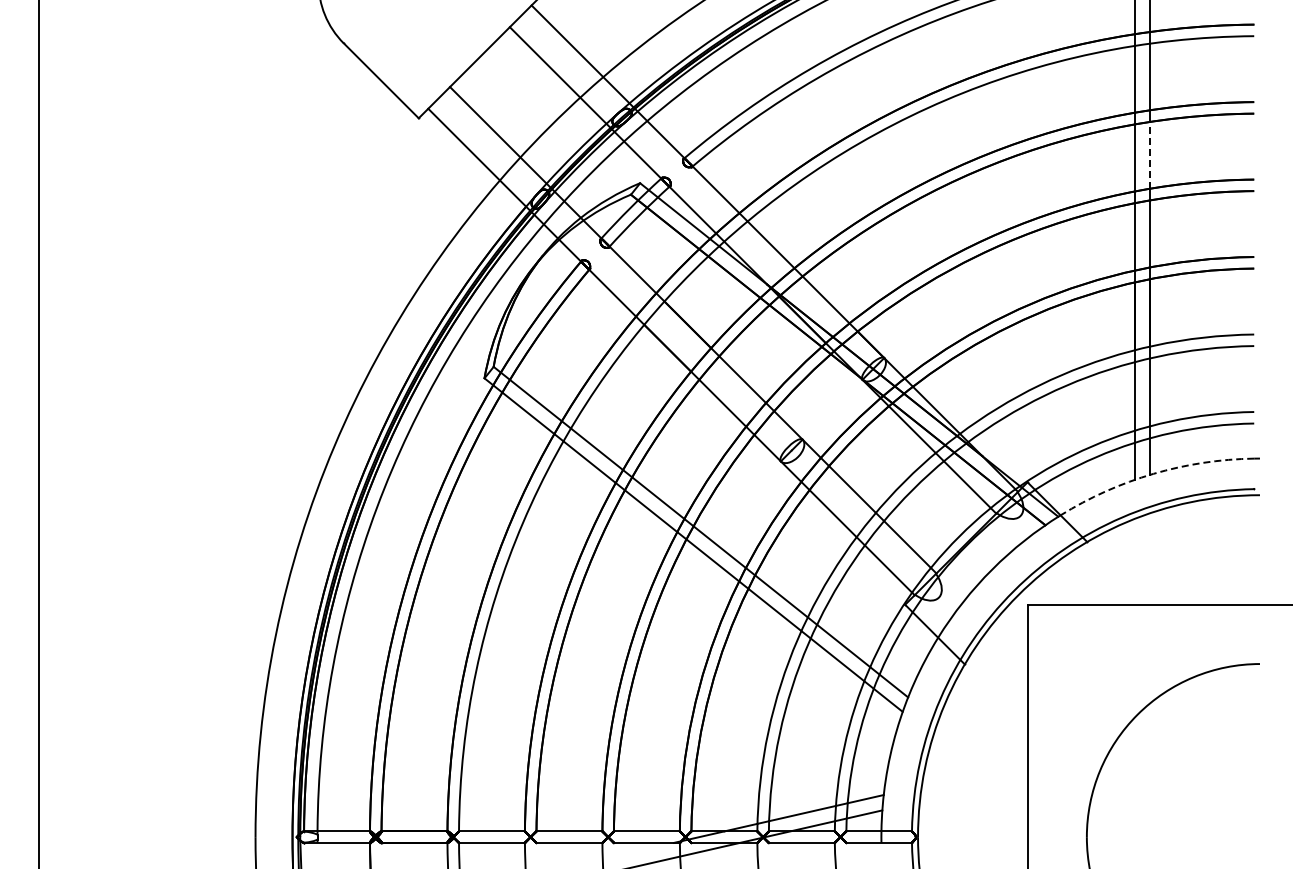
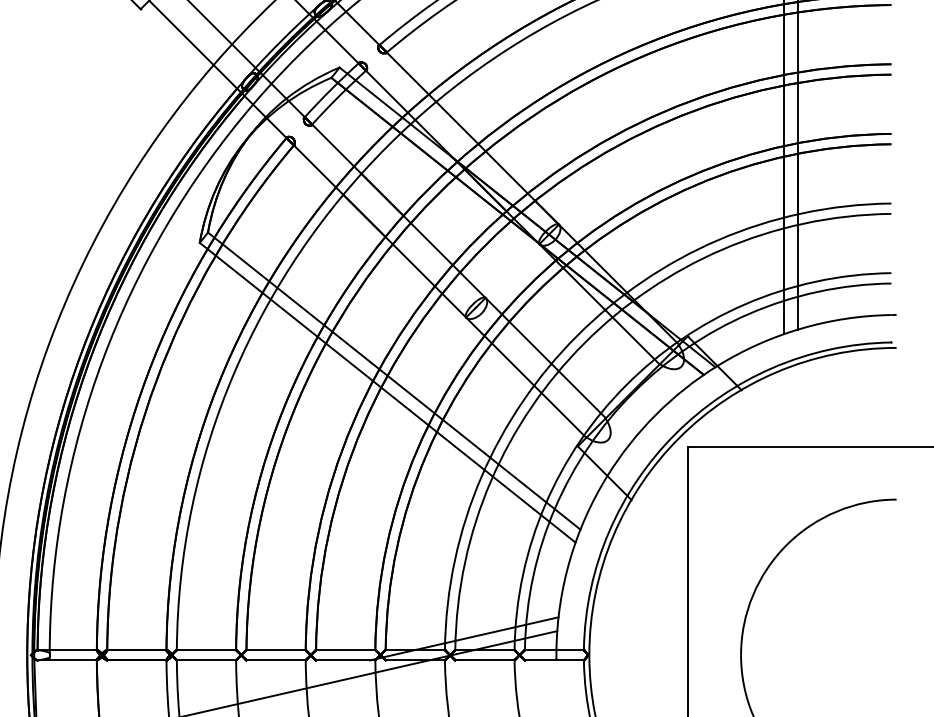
line: (1149, 154) -> (797, 41), dashed -> solid
arc: (1153, 473) -> (800, 328), dashed -> solid

